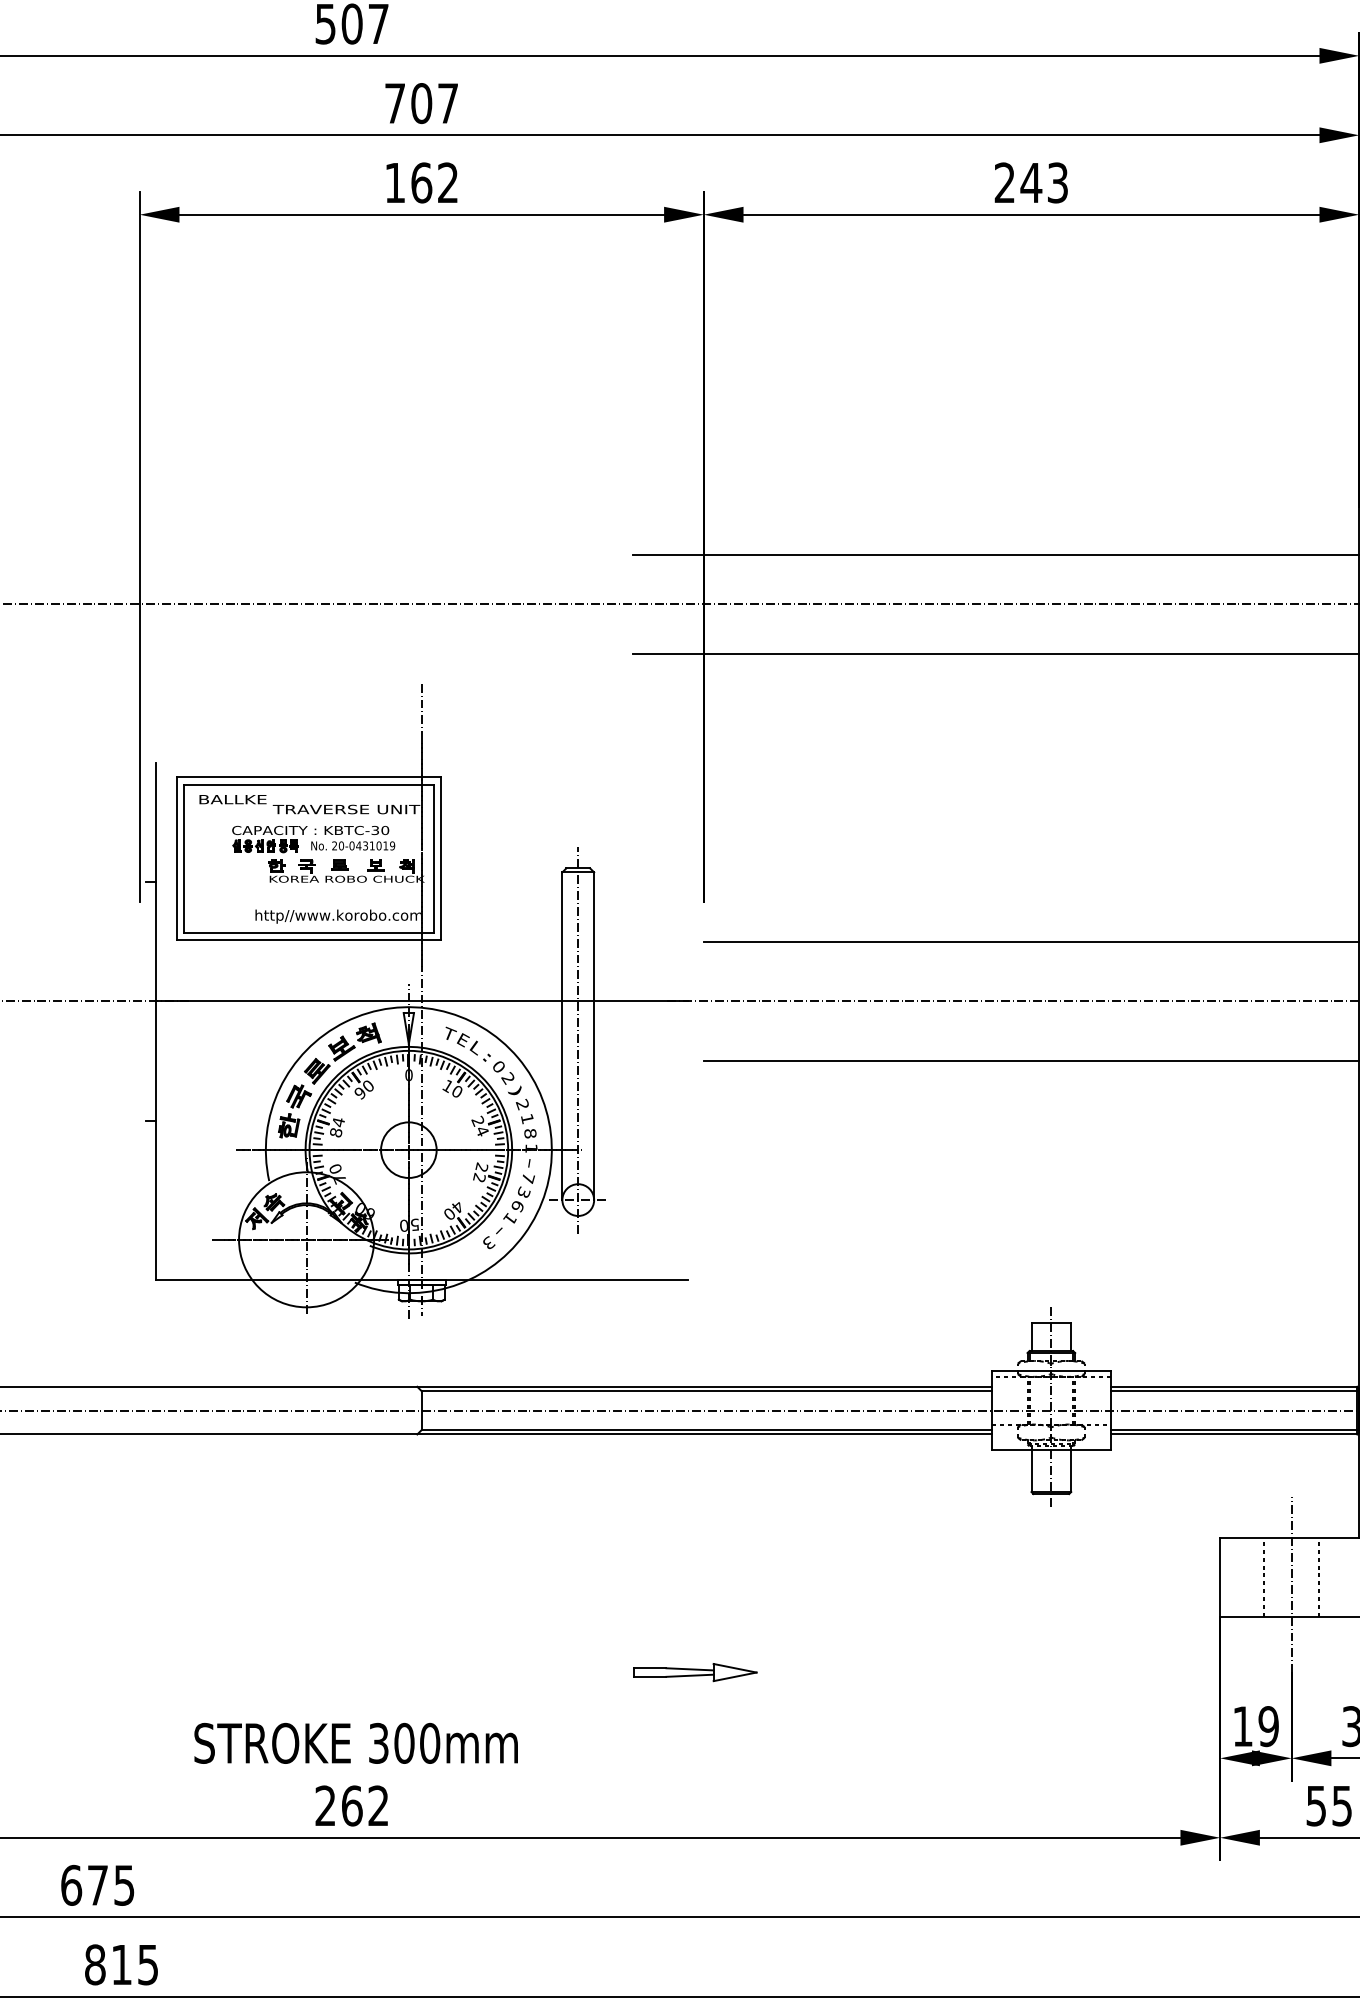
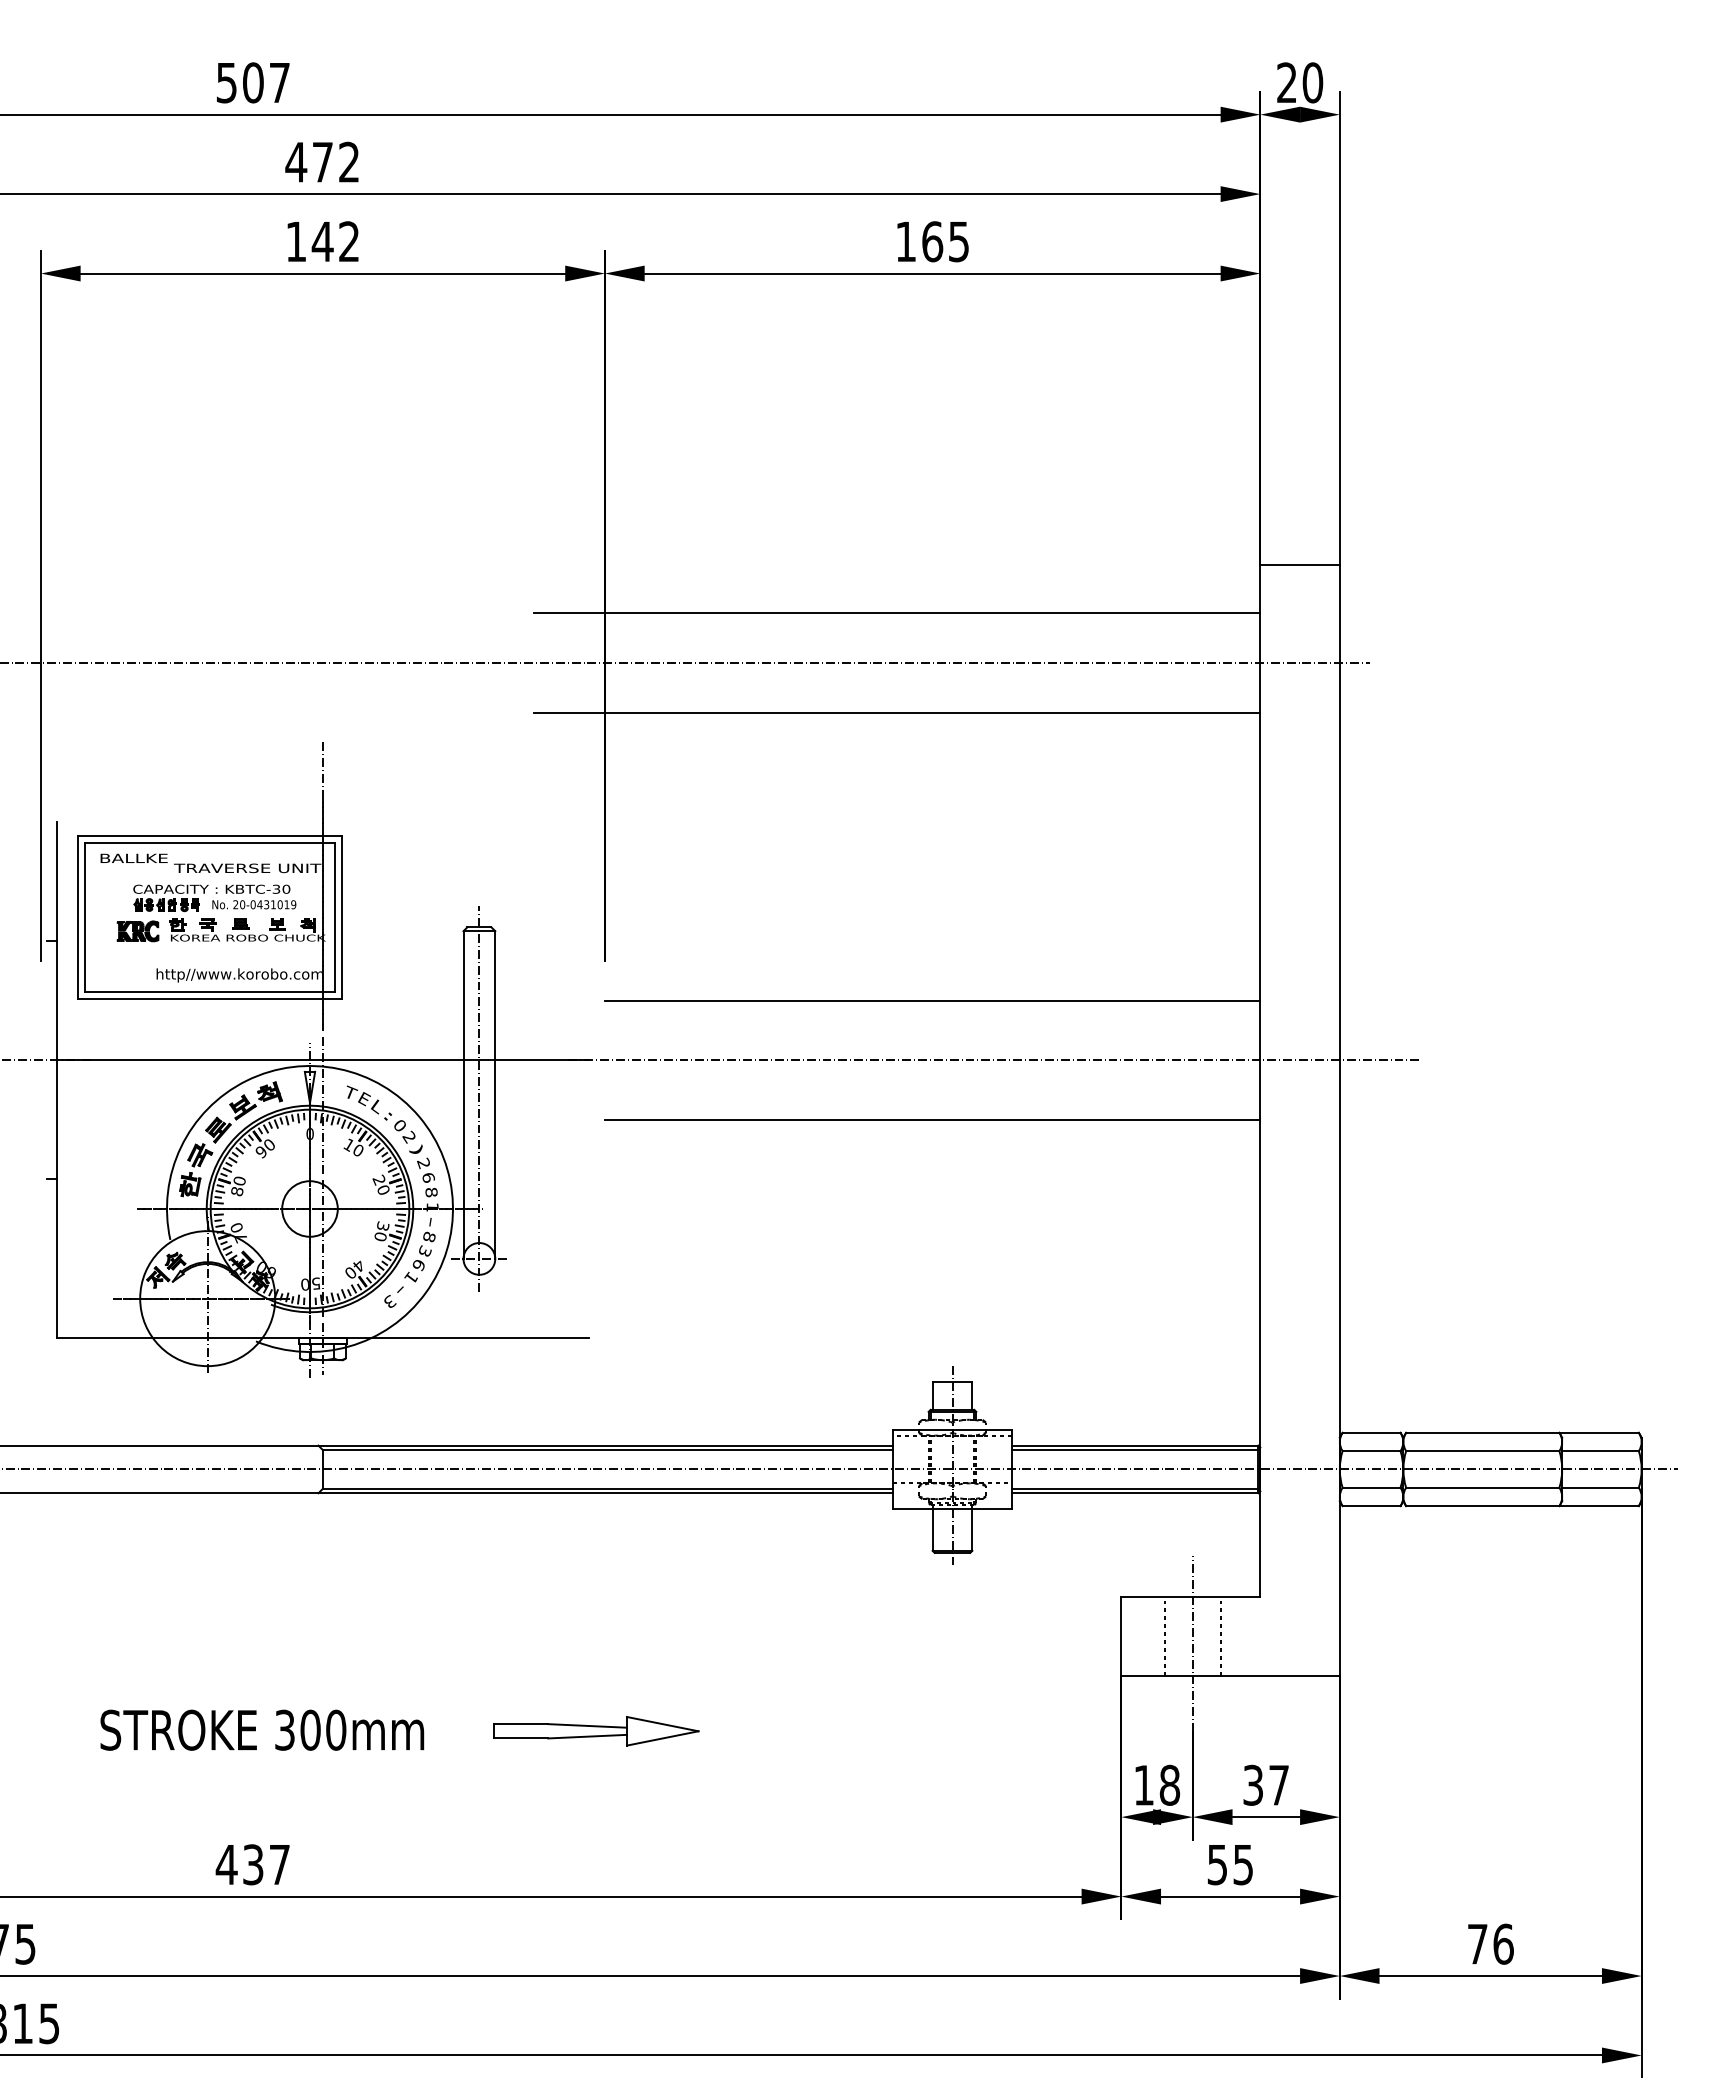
text: (421, 102) -> (322, 161), 707 -> 472
text: (421, 182) -> (322, 241), 162 -> 142
text: (1031, 182) -> (932, 241), 243 -> 165
part: (236, 872) -> (137, 931), added
text: (527, 1118) -> (428, 1177), 1 -> 6
text: (338, 1122) -> (239, 1181), 84 -> 80
text: (482, 1131) -> (383, 1190), 24 -> 20
text: (480, 1172) -> (381, 1231), 22 -> 30
text: (528, 1177) -> (429, 1236), 7 -> 8
part: (695, 1672) -> (596, 1731), size x1.67
text: (1268, 1726) -> (1169, 1785), 19 -> 18
text: (356, 1742) -> (262, 1729), moved
text: (351, 1805) -> (252, 1864), 262 -> 437

